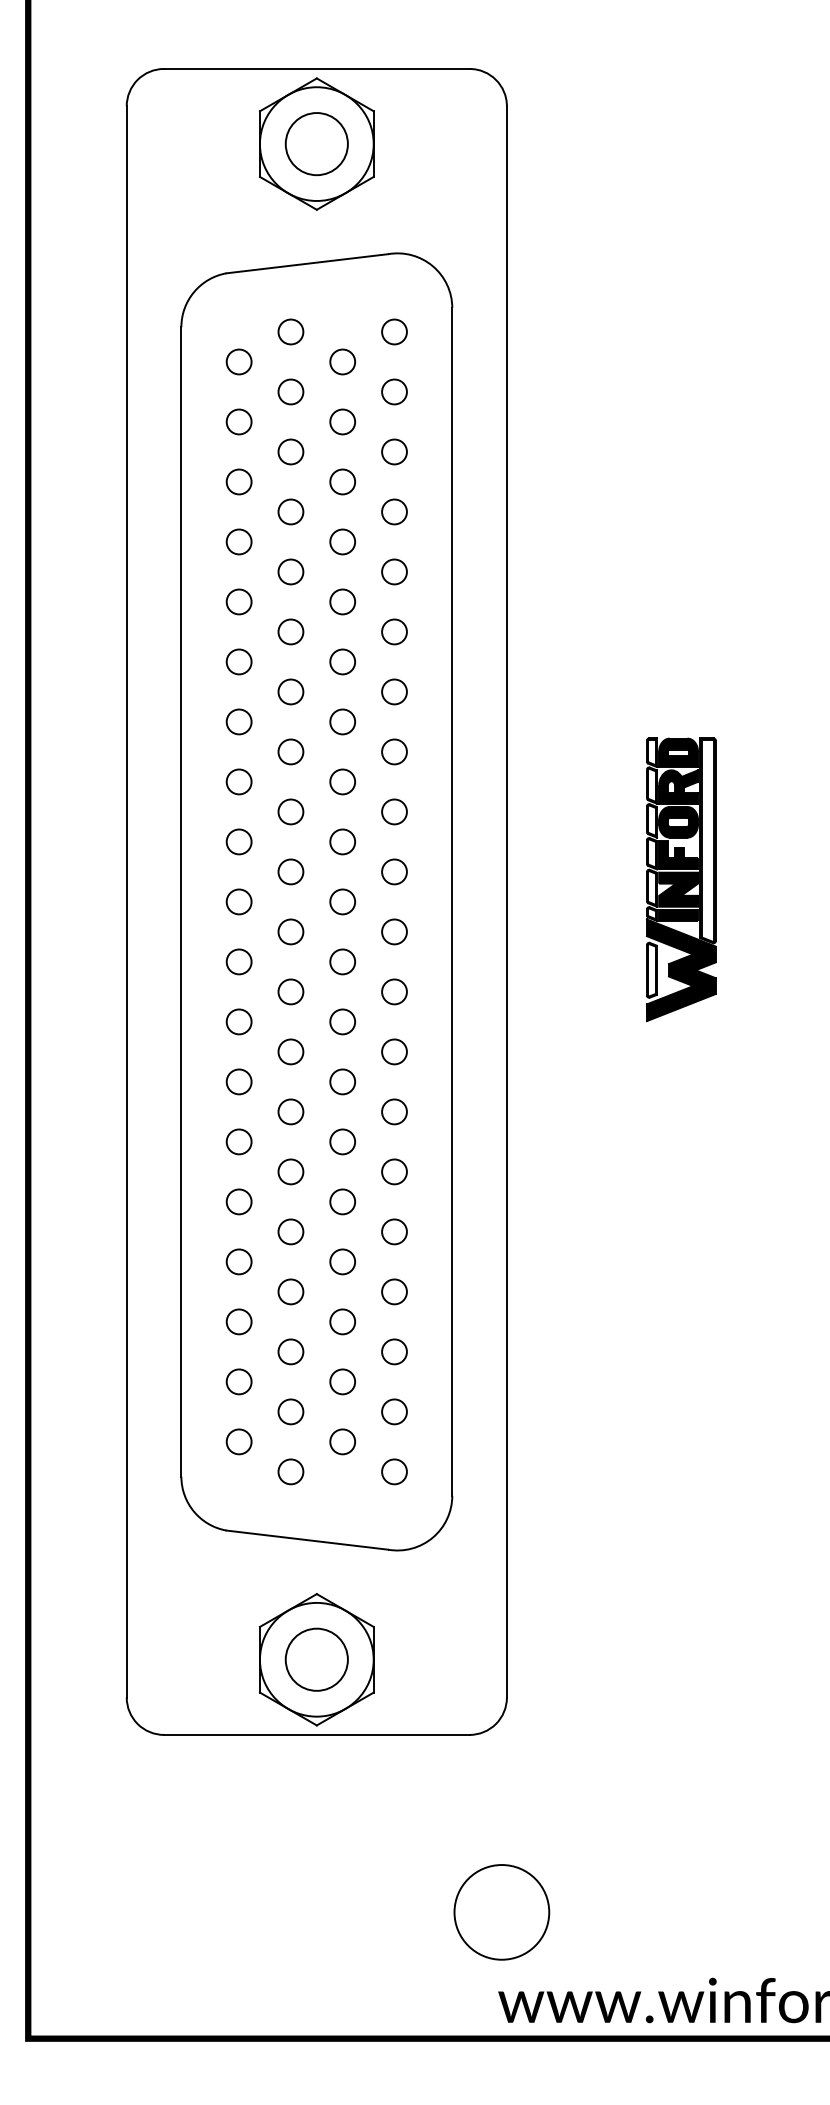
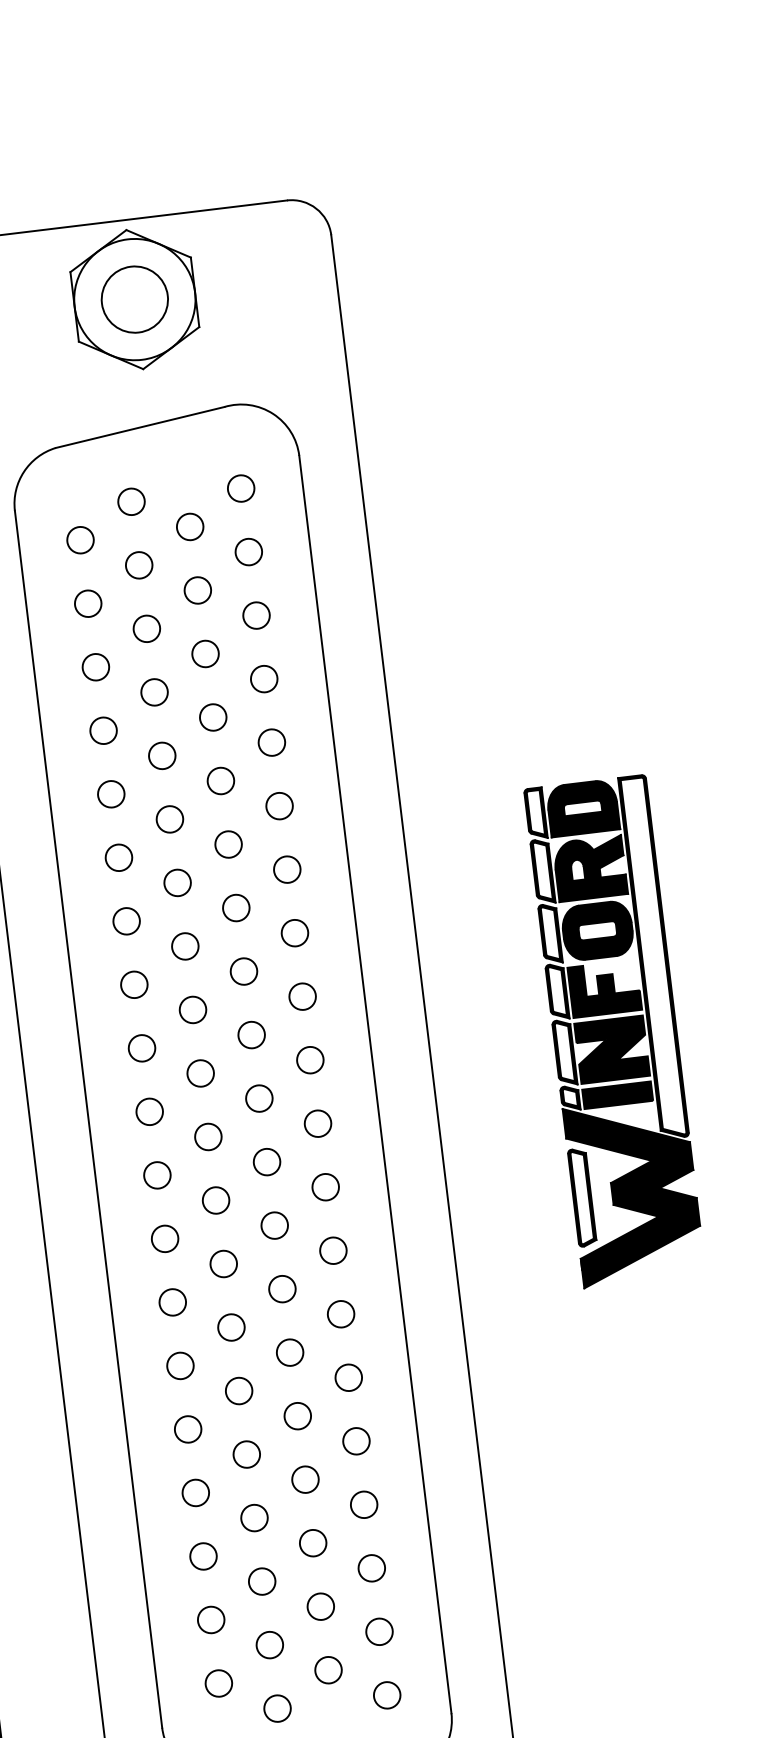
part: (681, 879) -> (615, 1031), size x1.67

